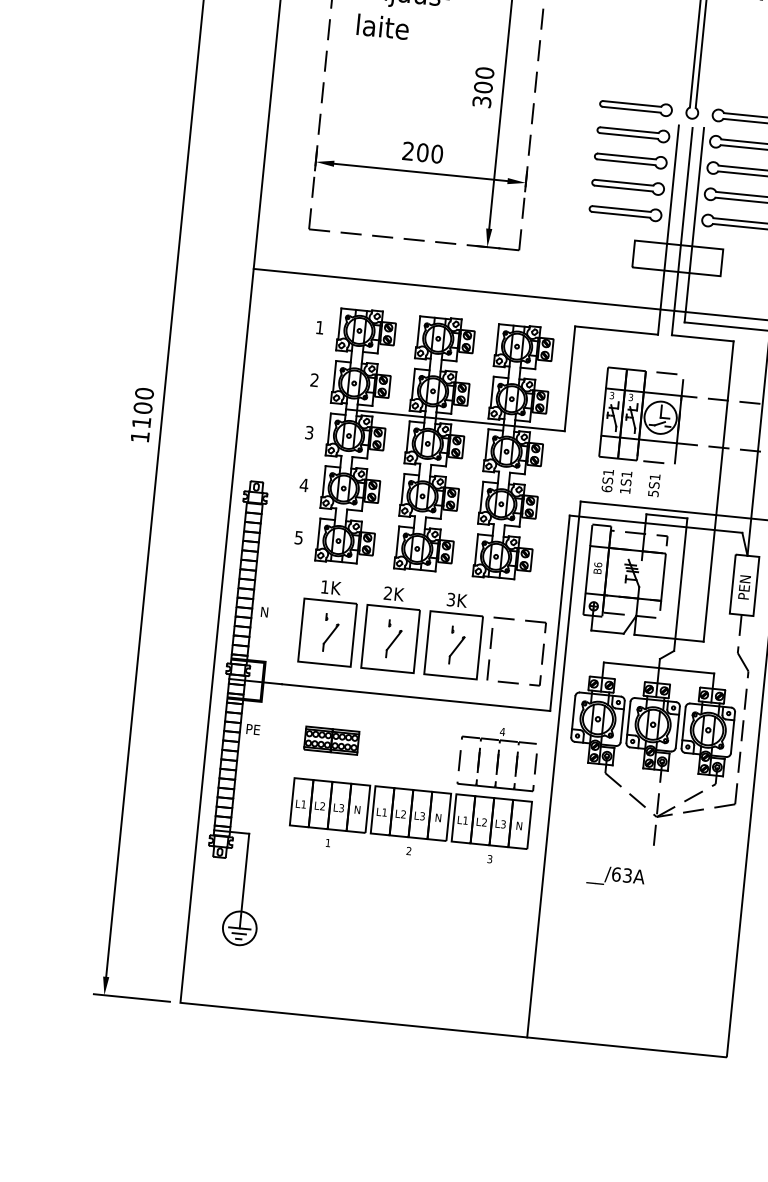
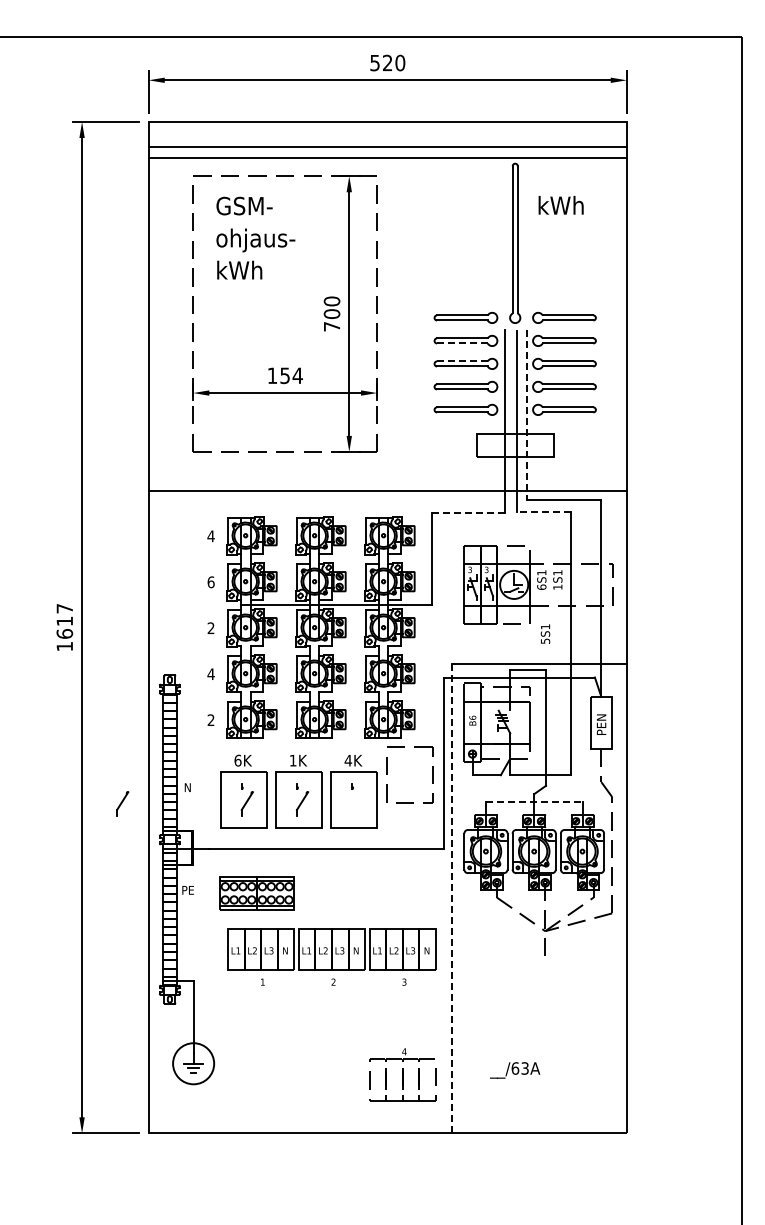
text: (383, 26) -> (240, 269), laite -> kWh
text: (481, 101) -> (331, 326), 300 -> 700
line: (629, 136) -> (462, 343), solid -> dashed
text: (422, 152) -> (284, 375), 200 -> 154
line: (625, 156) -> (461, 361), solid -> dashed
line: (694, 225) -> (526, 415), solid -> dashed
text: (319, 327) -> (210, 536), 1 -> 4
line: (616, 330) -> (468, 513), solid -> dashed
line: (702, 338) -> (543, 512), solid -> dashed
text: (313, 380) -> (210, 582), 2 -> 6
text: (142, 407) -> (64, 620), 1100 -> 1617
text: (308, 432) -> (210, 628), 3 -> 2
text: (616, 481) -> (549, 579), moved
text: (654, 484) -> (545, 633), moved
text: (298, 538) -> (210, 720), 5 -> 2
text: (324, 586) -> (237, 760), 1K -> 6K
text: (387, 593) -> (292, 760), 2K -> 1K
text: (451, 599) -> (348, 760), 3K -> 4K
part: (491, 648) -> (387, 774), moved
part: (456, 649) -> (122, 803), moved
line: (659, 667) -> (534, 801), solid -> dashed
part: (331, 739) -> (256, 892), size x1.6
part: (497, 757) -> (402, 1074), moved
line: (554, 770) -> (452, 899), solid -> dashed
text: (616, 876) -> (515, 1070), moved
circle: (239, 928) -> (193, 1063), size x1.4

